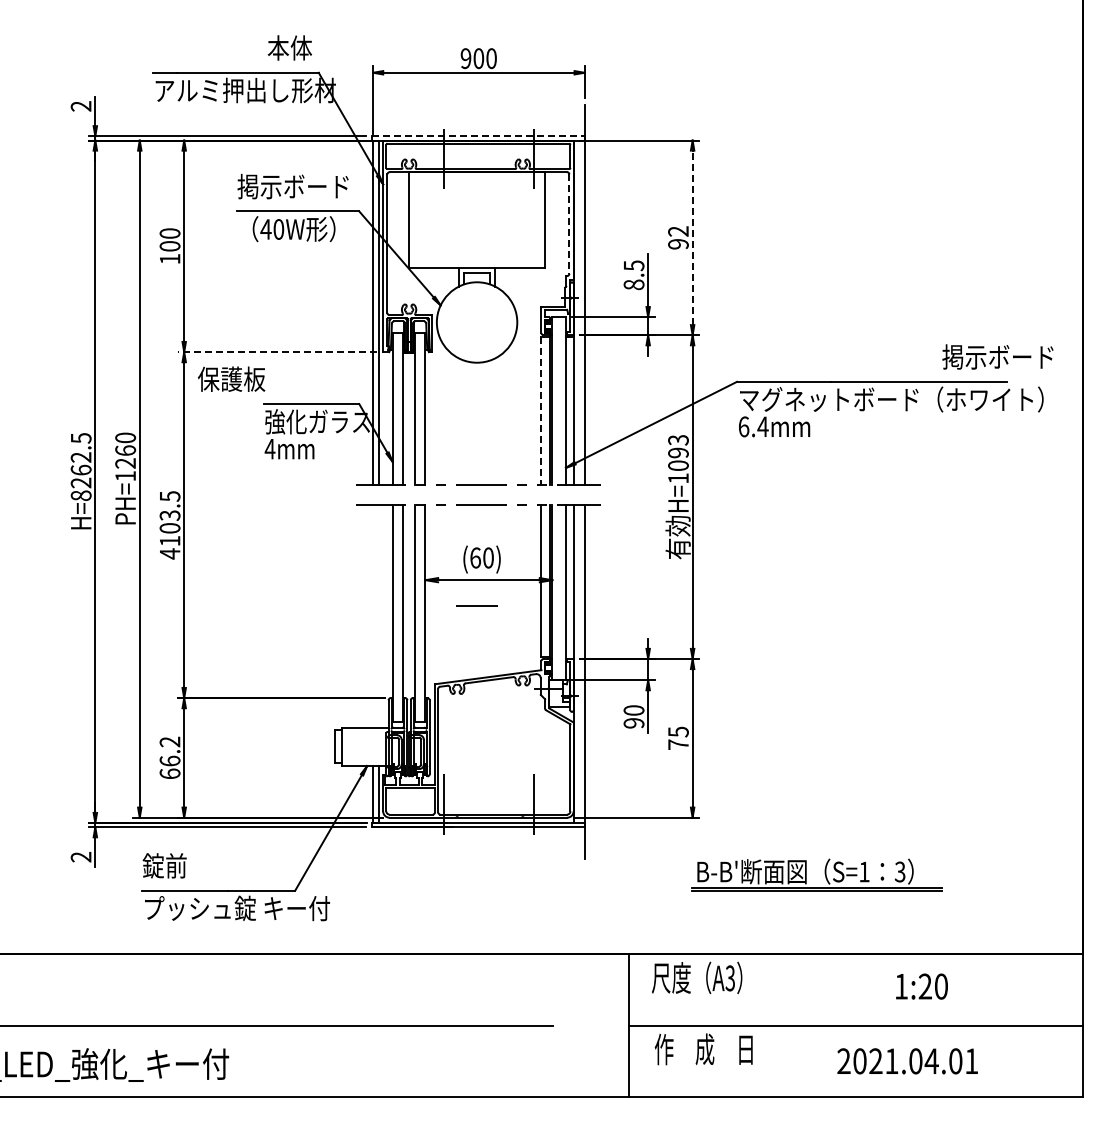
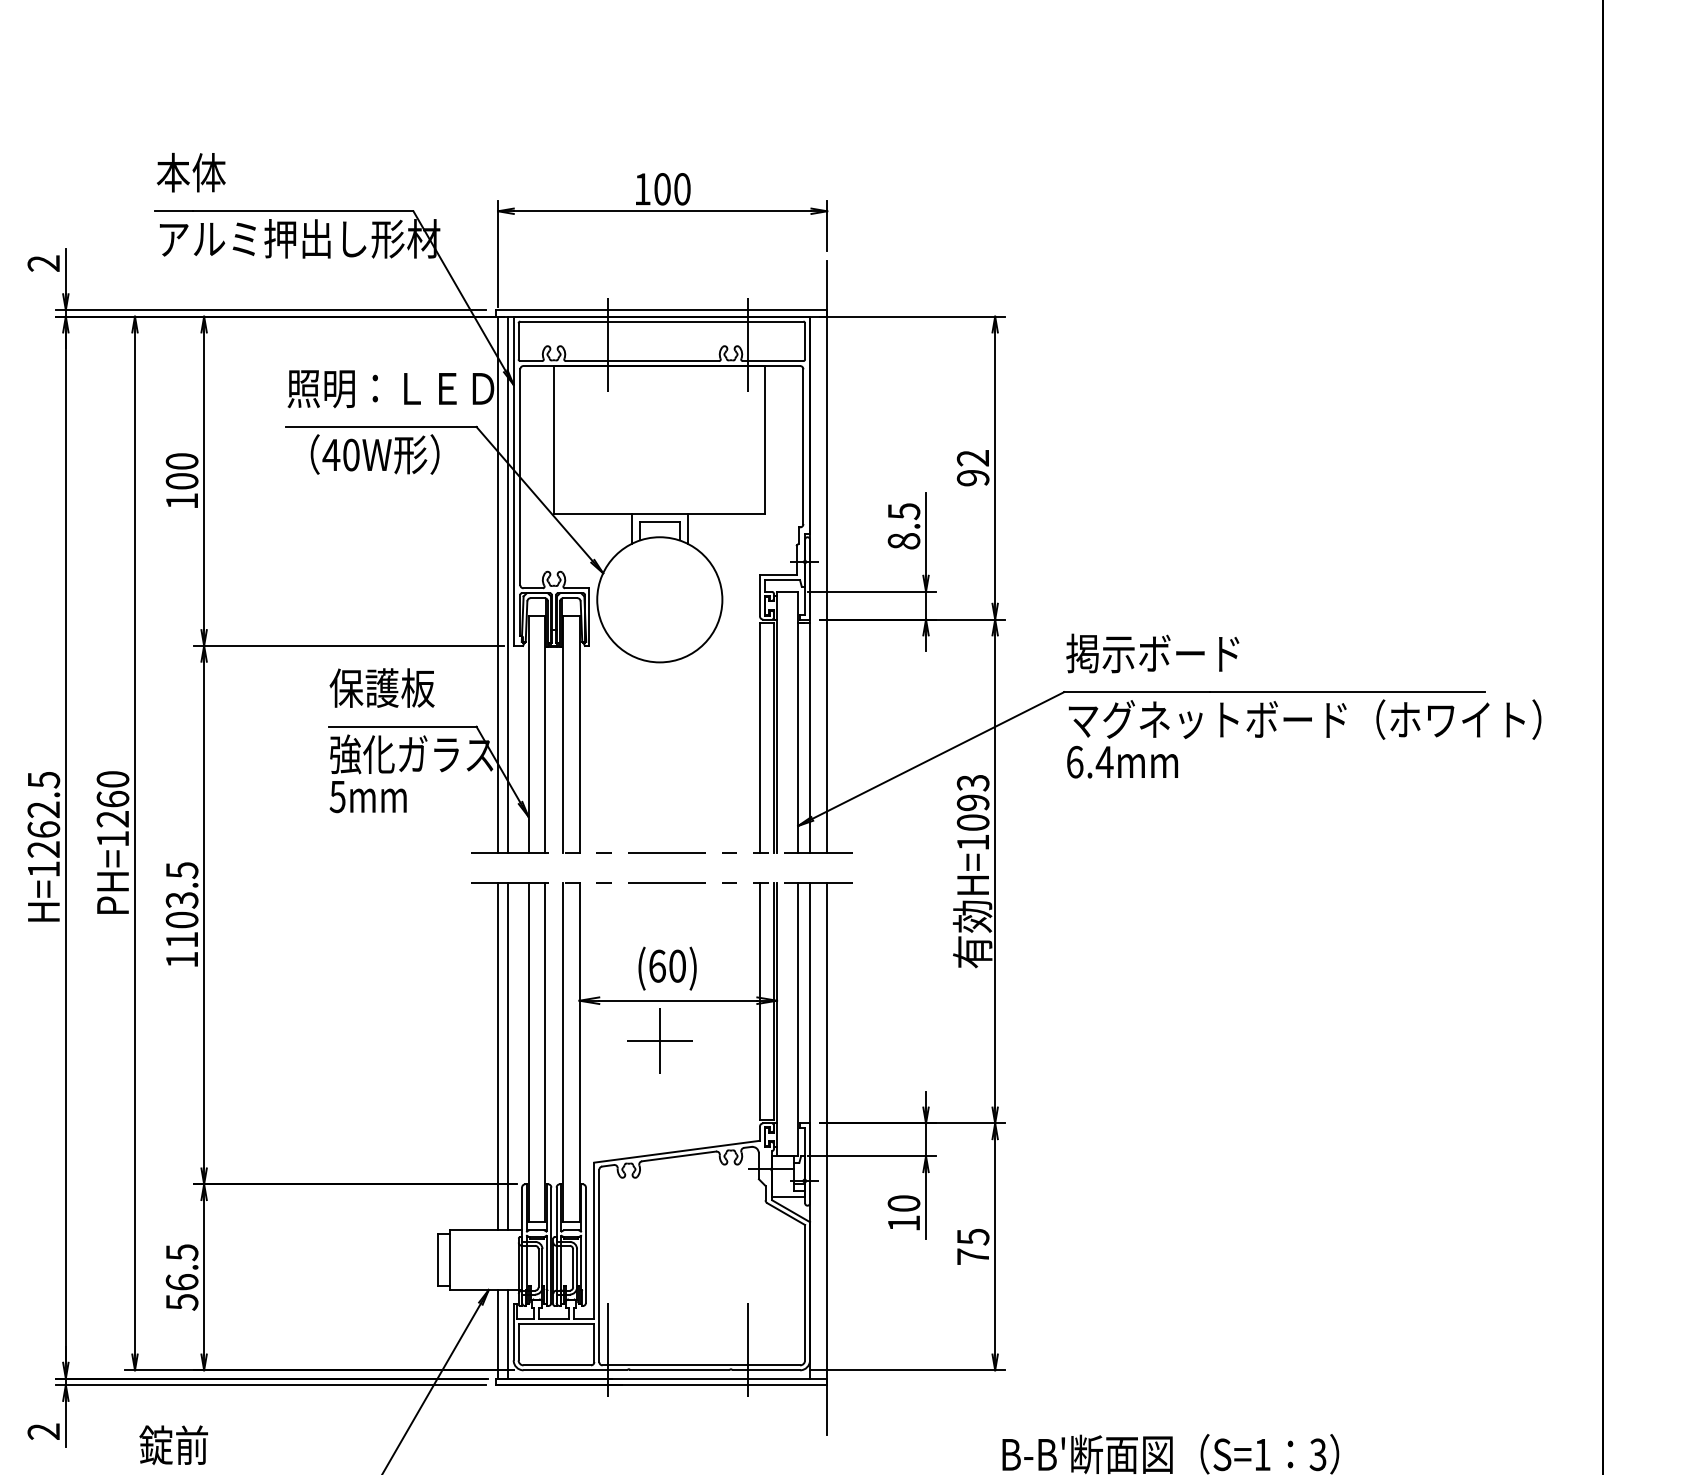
text: (289, 47) -> (190, 171), moved
text: (465, 58) -> (641, 189), 900 -> 100
line: (478, 136) -> (662, 310), dashed -> solid
text: (303, 186) -> (389, 388), 掲示ボード -> 照明：ＬＥＤ
line: (569, 224) -> (803, 447), dashed -> solid
line: (692, 237) -> (994, 467), dashed -> solid
line: (276, 352) -> (347, 646), dashed -> solid
text: (997, 356) -> (1152, 652), moved
text: (231, 378) -> (381, 686), moved
line: (541, 411) -> (760, 738), dashed -> solid
text: (269, 449) -> (336, 797), 4mm -> 5mm
text: (80, 495) -> (42, 868), H=8262.5 -> H=1262.5
text: (170, 553) -> (182, 959), 4103.5 -> 1103.5
line: (477, 605) -> (660, 1040), added
line: (373, 615) -> (498, 1055), added
line: (379, 615) -> (507, 1055), added
text: (633, 723) -> (903, 1223), 90 -> 10
text: (169, 757) -> (181, 1276), 66.2 -> 56.5

